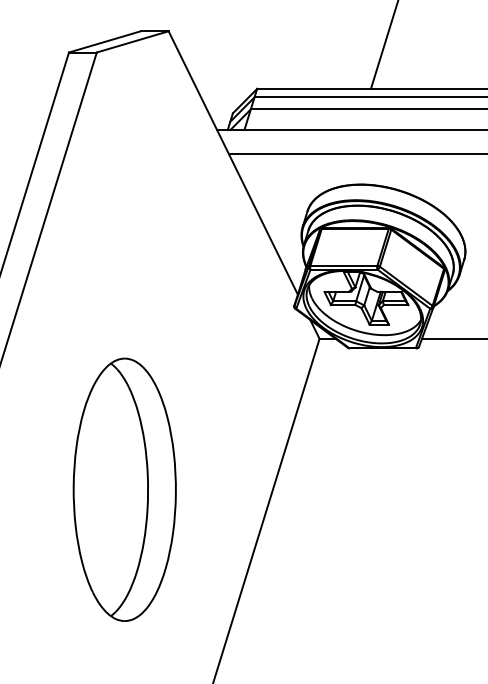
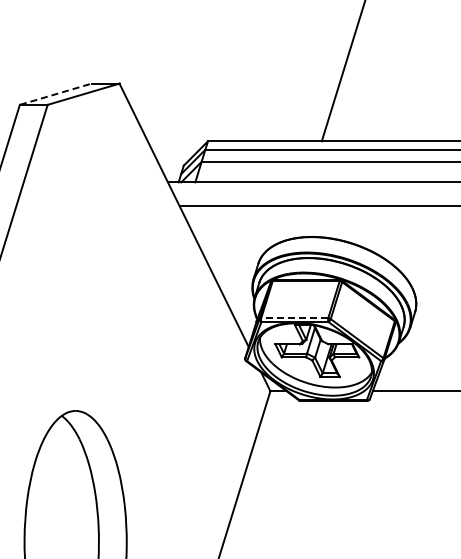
line: (105, 41) -> (56, 93), solid -> dashed
line: (343, 265) -> (294, 317), solid -> dashed

